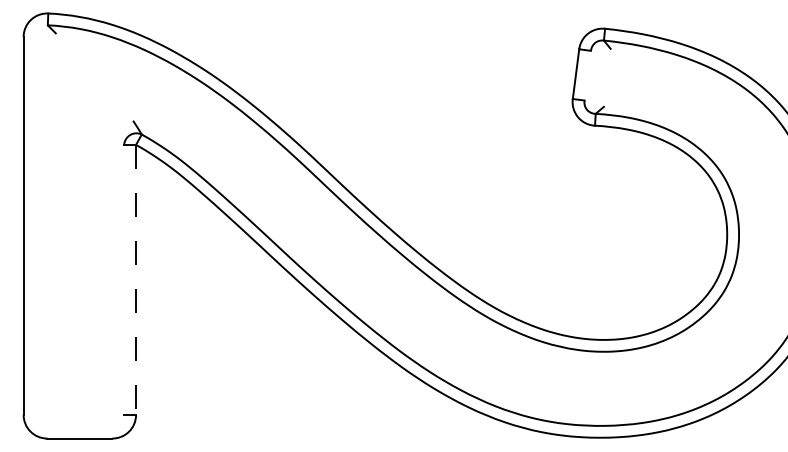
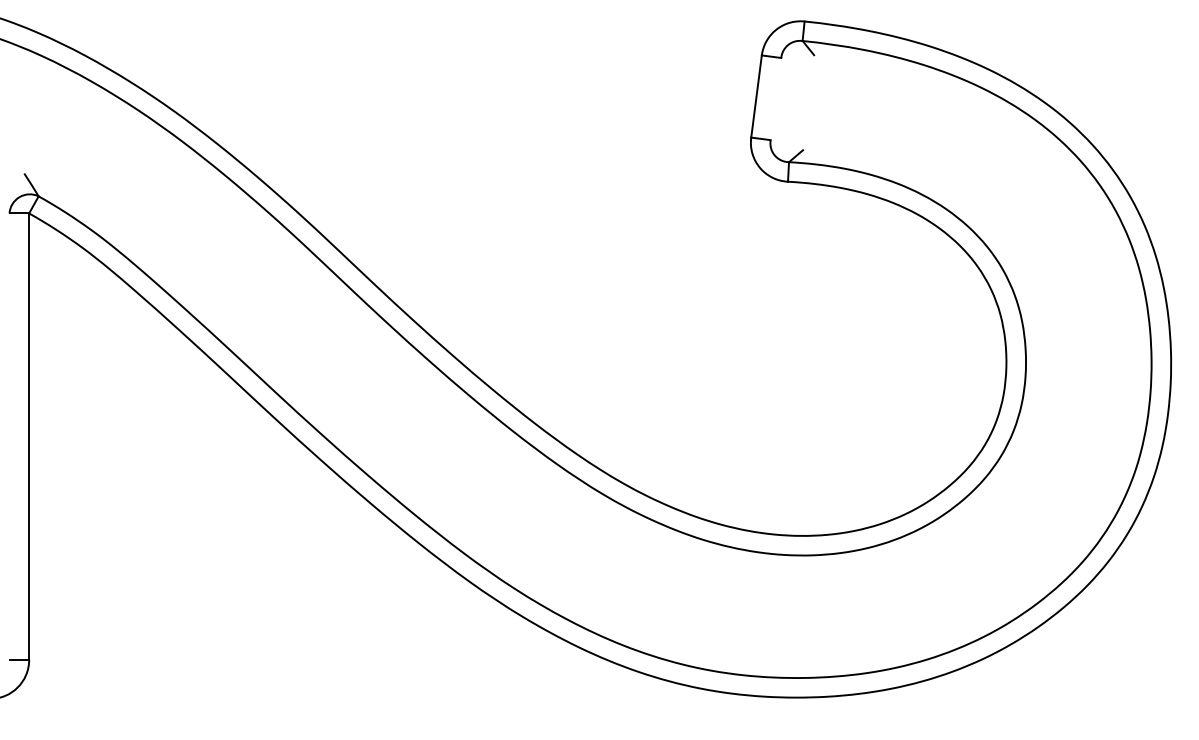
line: (136, 279) -> (29, 435), dashed -> solid

